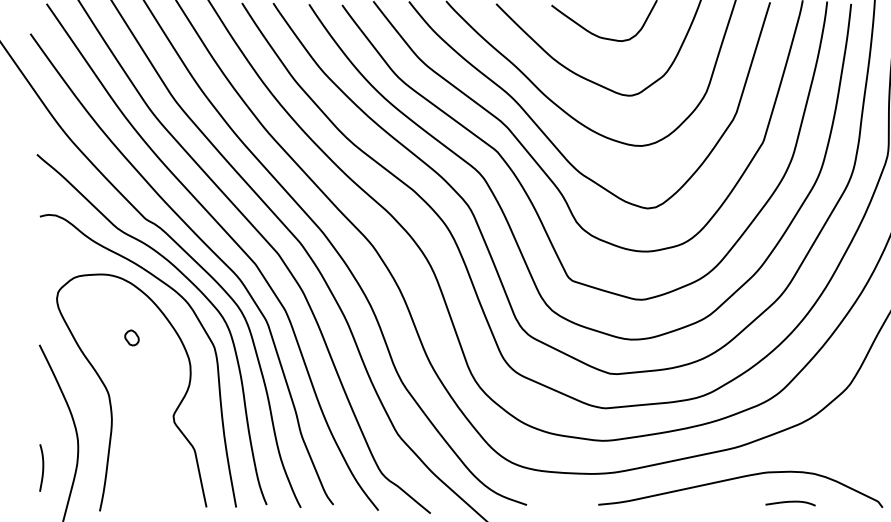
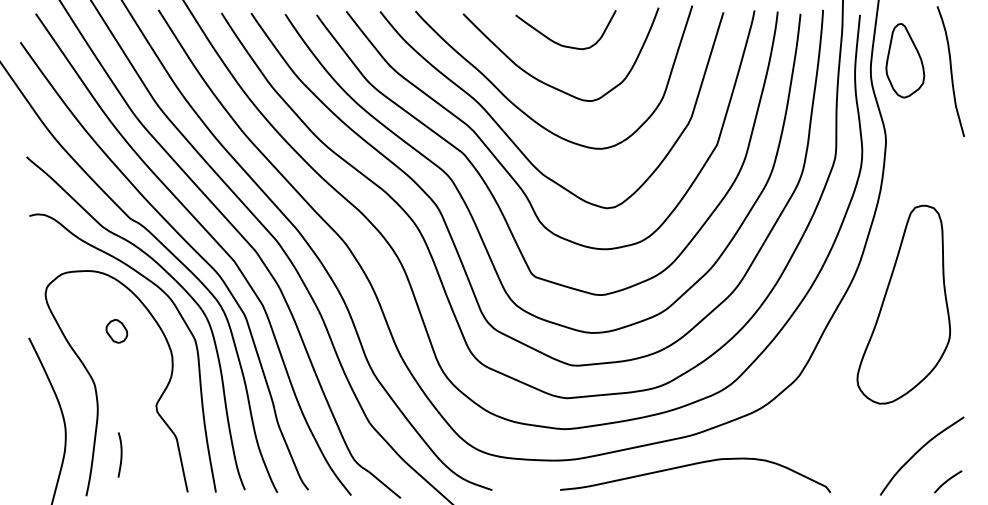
part: (131, 338) -> (116, 331), size x1.6
curve: (42, 467) -> (120, 454), moved
curve: (790, 502) -> (742, 487), removed

